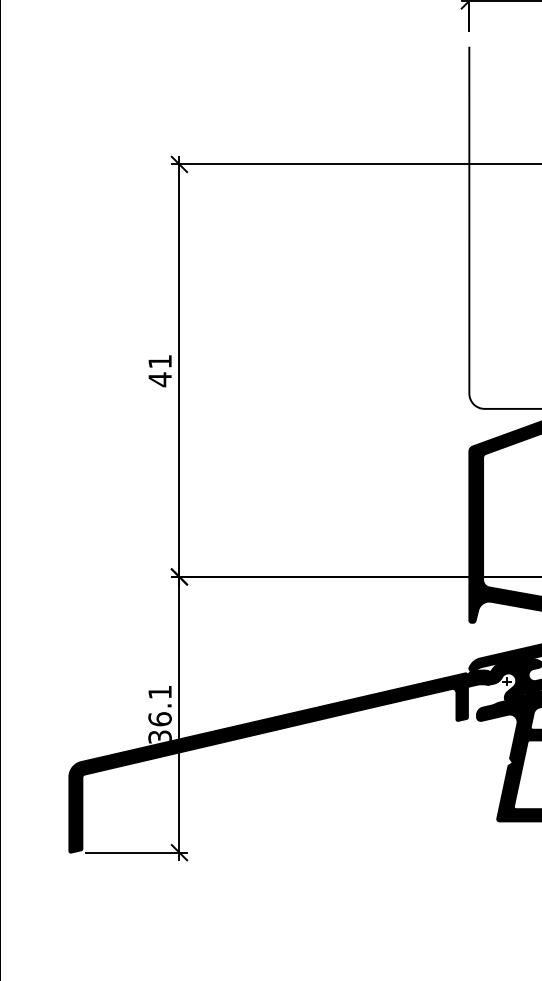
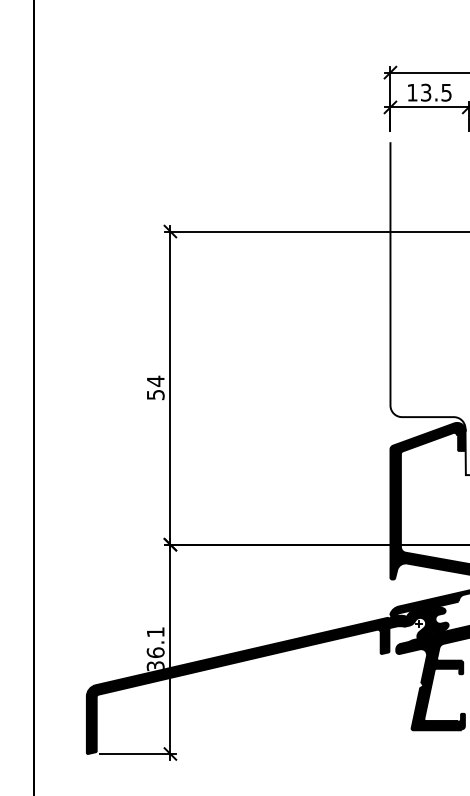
text: (159, 369) -> (155, 387), 41 -> 54

